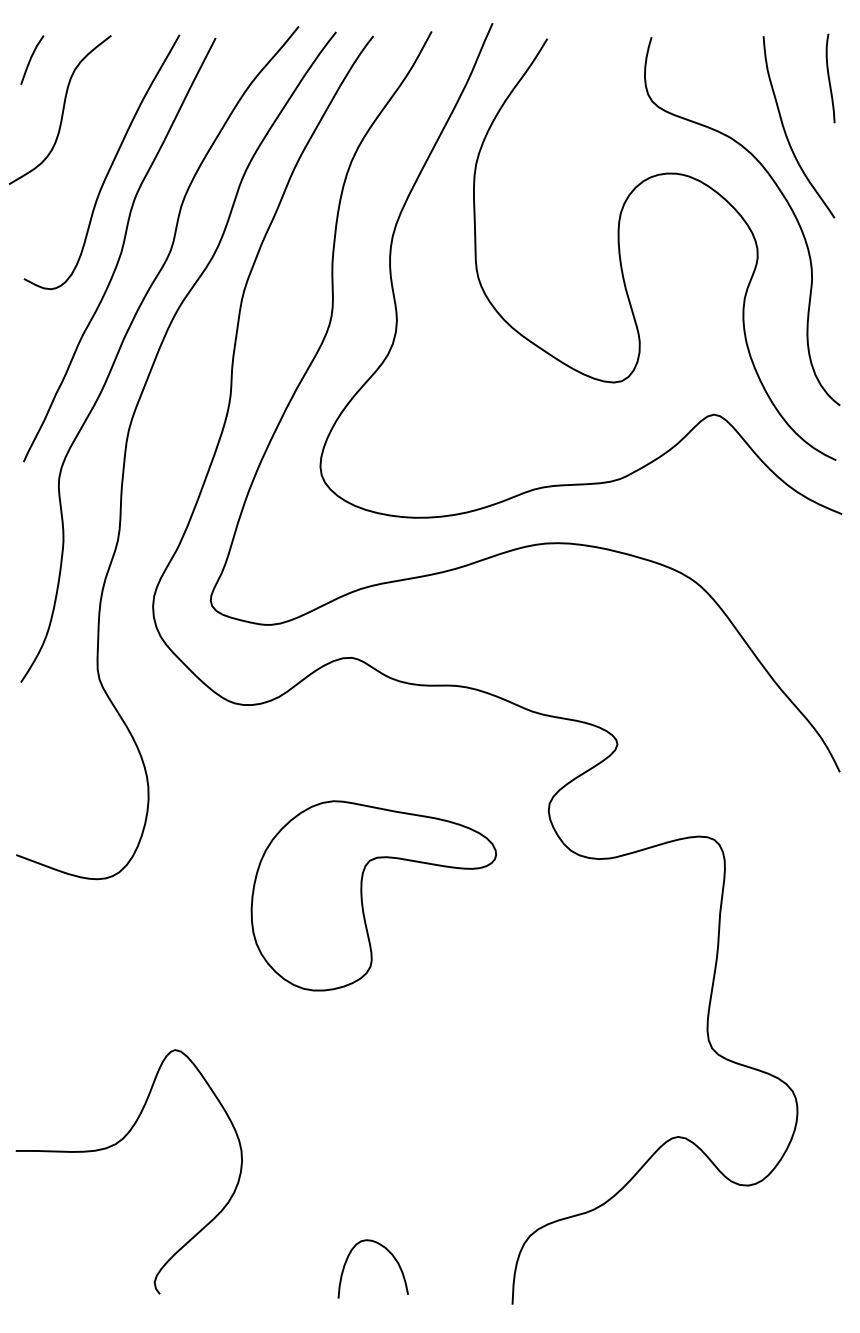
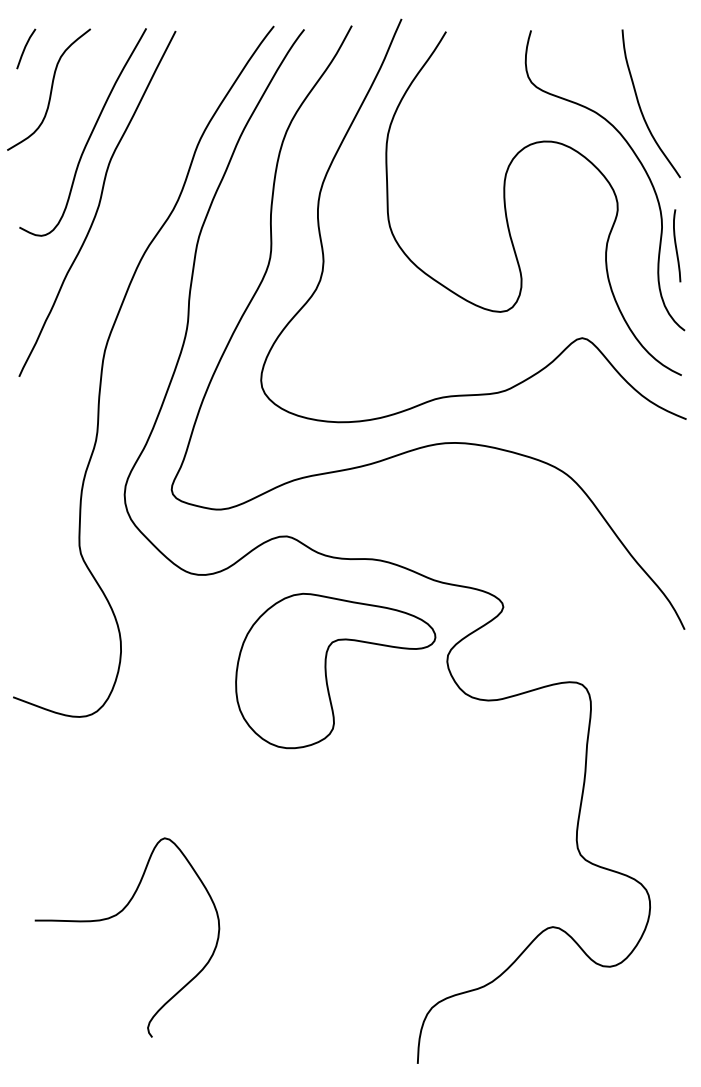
curve: (829, 78) -> (676, 245), moved
curve: (125, 338) -> (102, 276), removed
part: (362, 895) -> (326, 670), moved
curve: (115, 1145) -> (116, 916), moved
curve: (388, 1252) -> (316, 1021), removed

